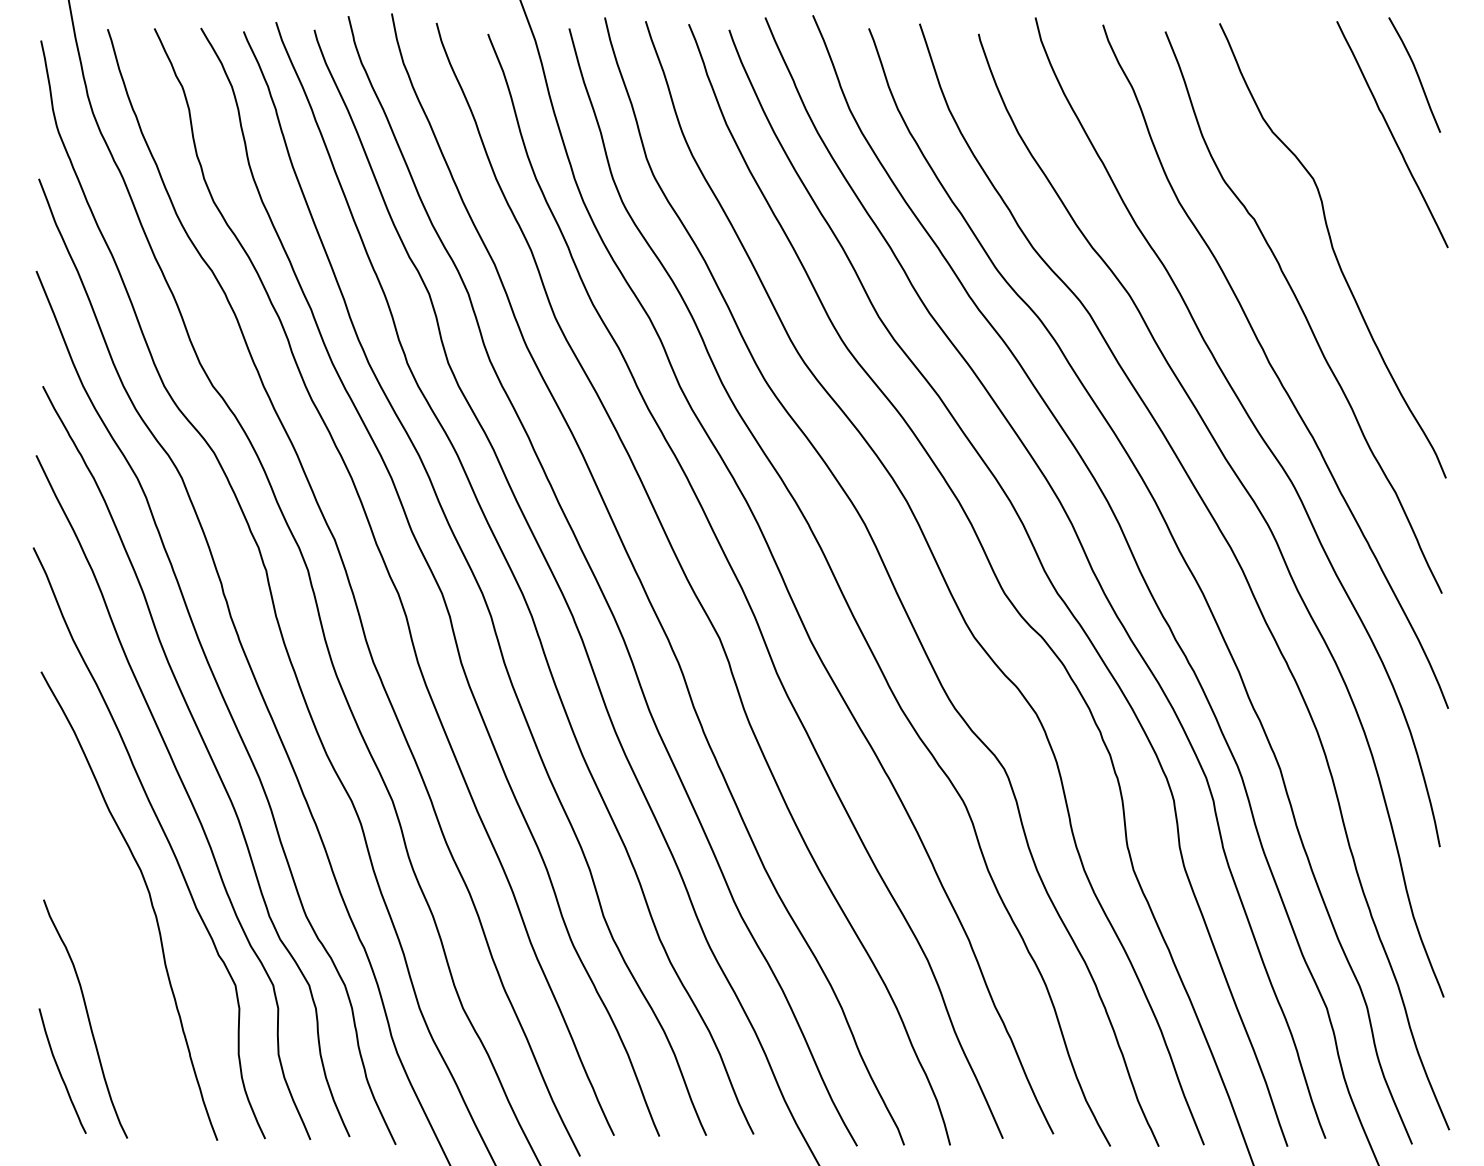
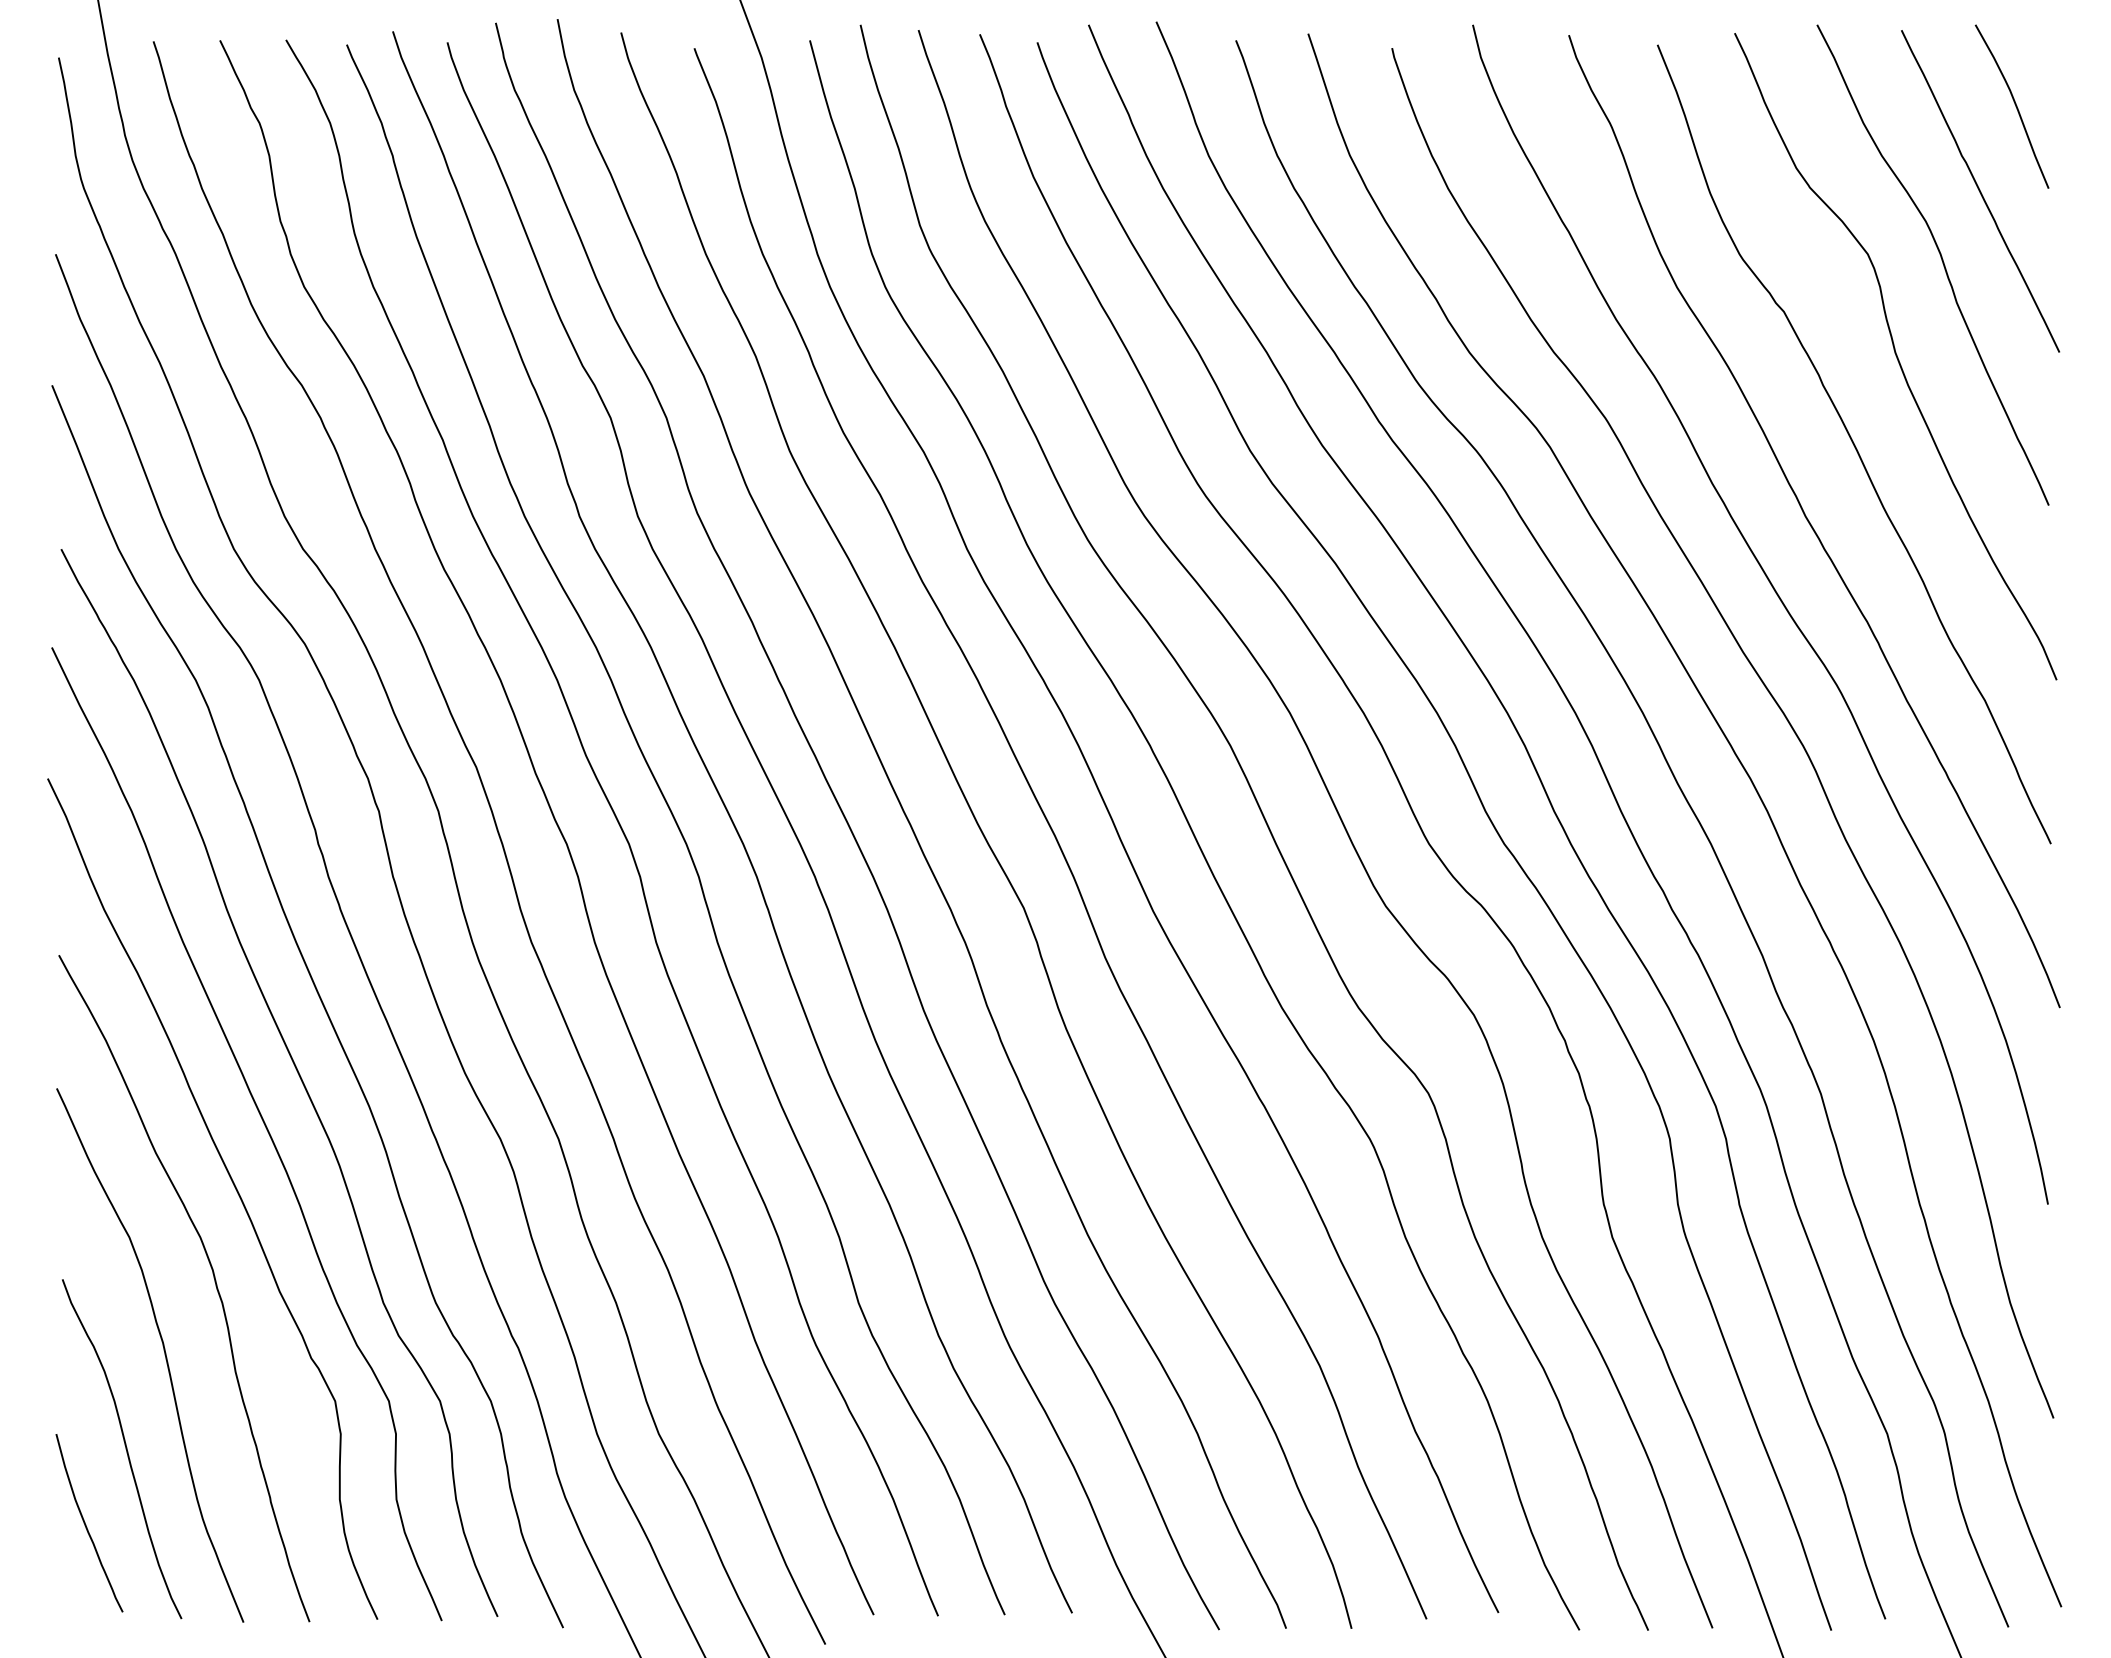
curve: (1365, 183) -> (1941, 260), added
curve: (114, 949) -> (163, 1350), added

